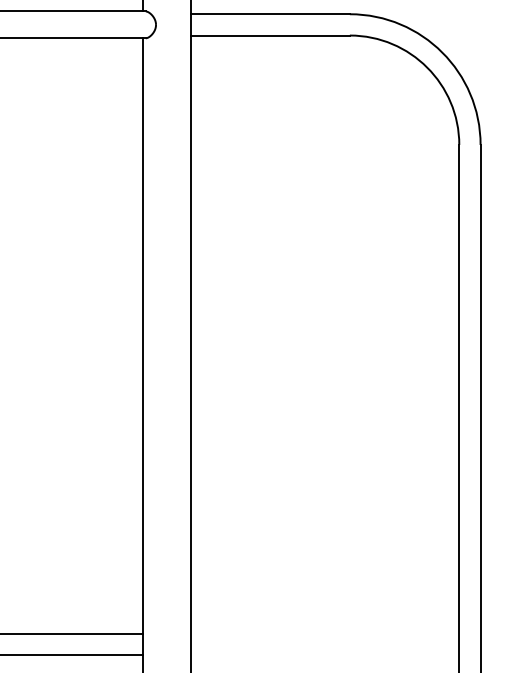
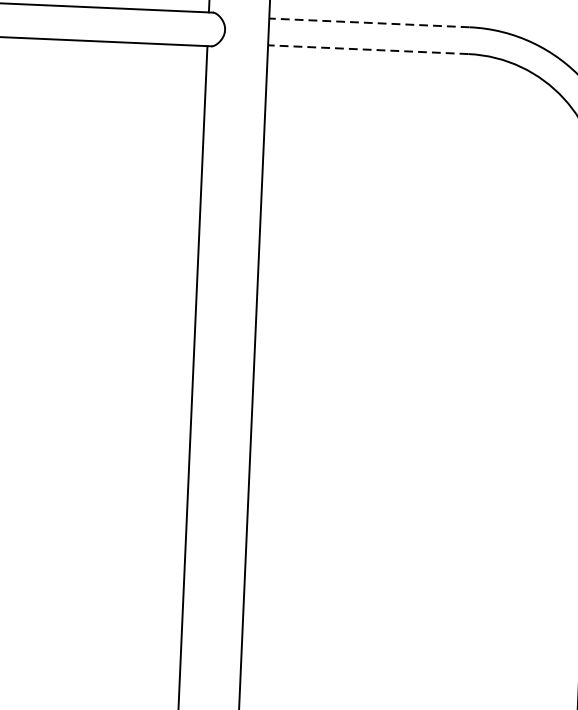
line: (270, 14) -> (369, 23), solid -> dashed
line: (270, 35) -> (368, 49), solid -> dashed

